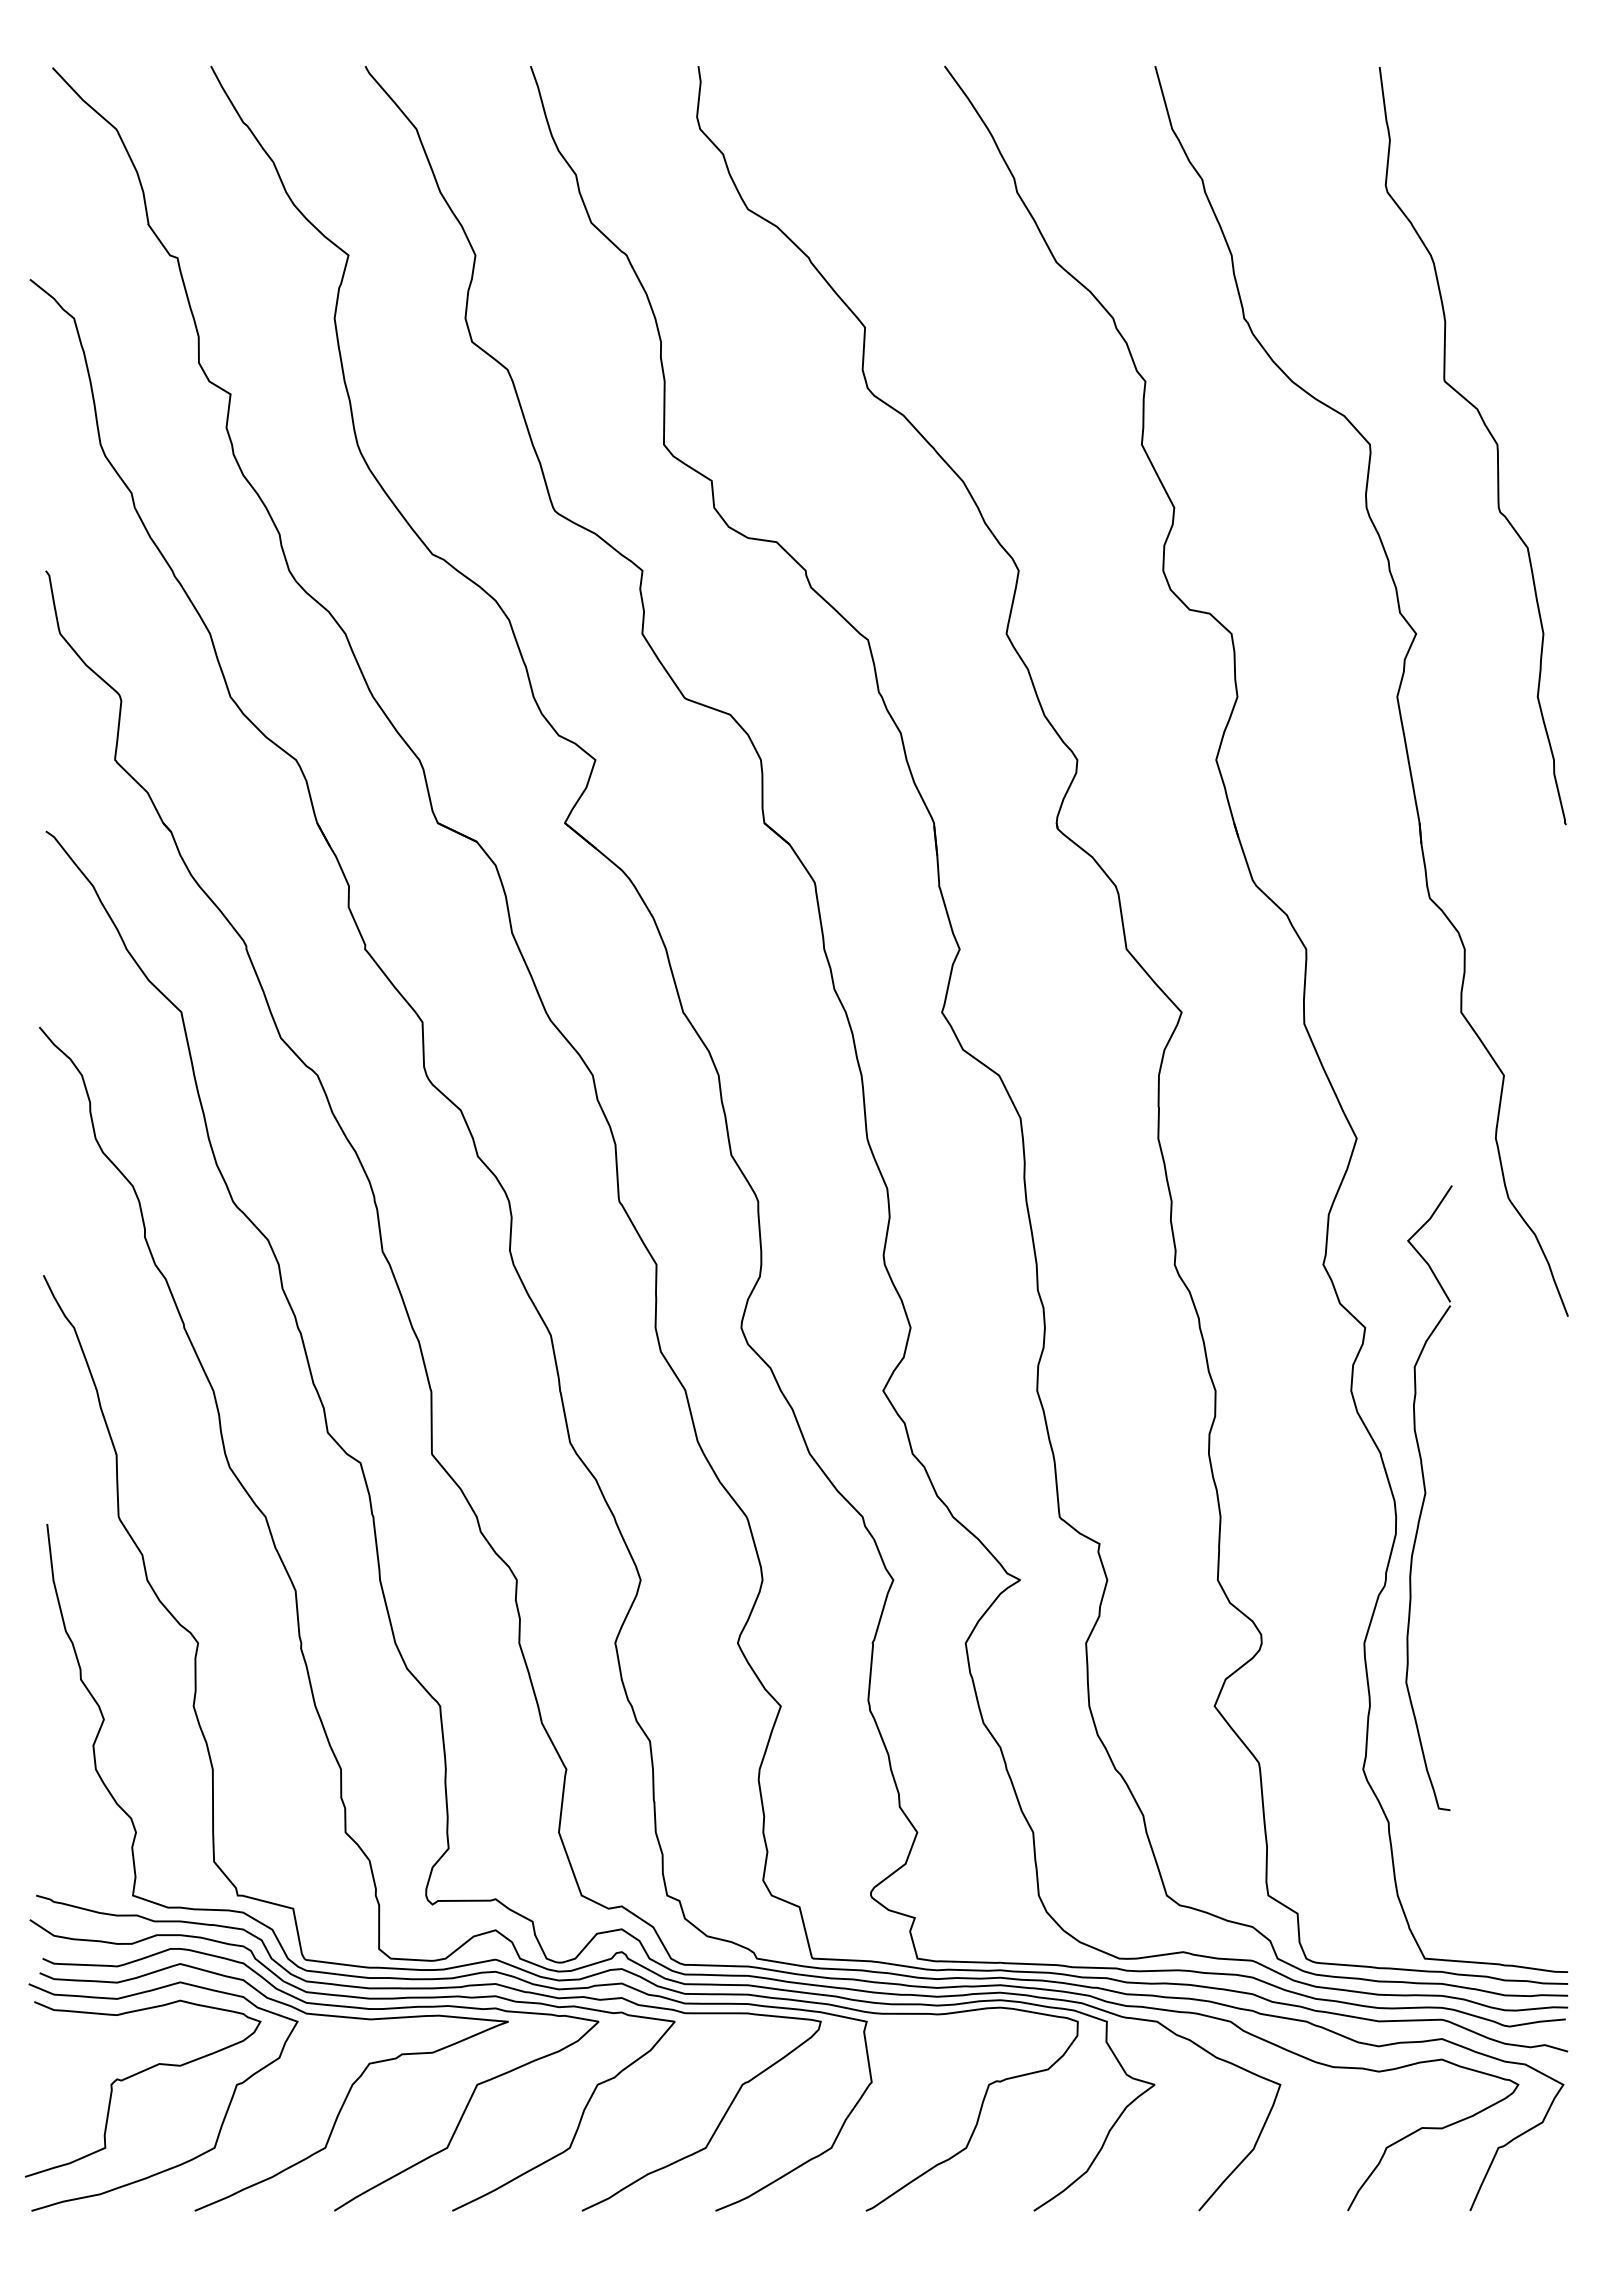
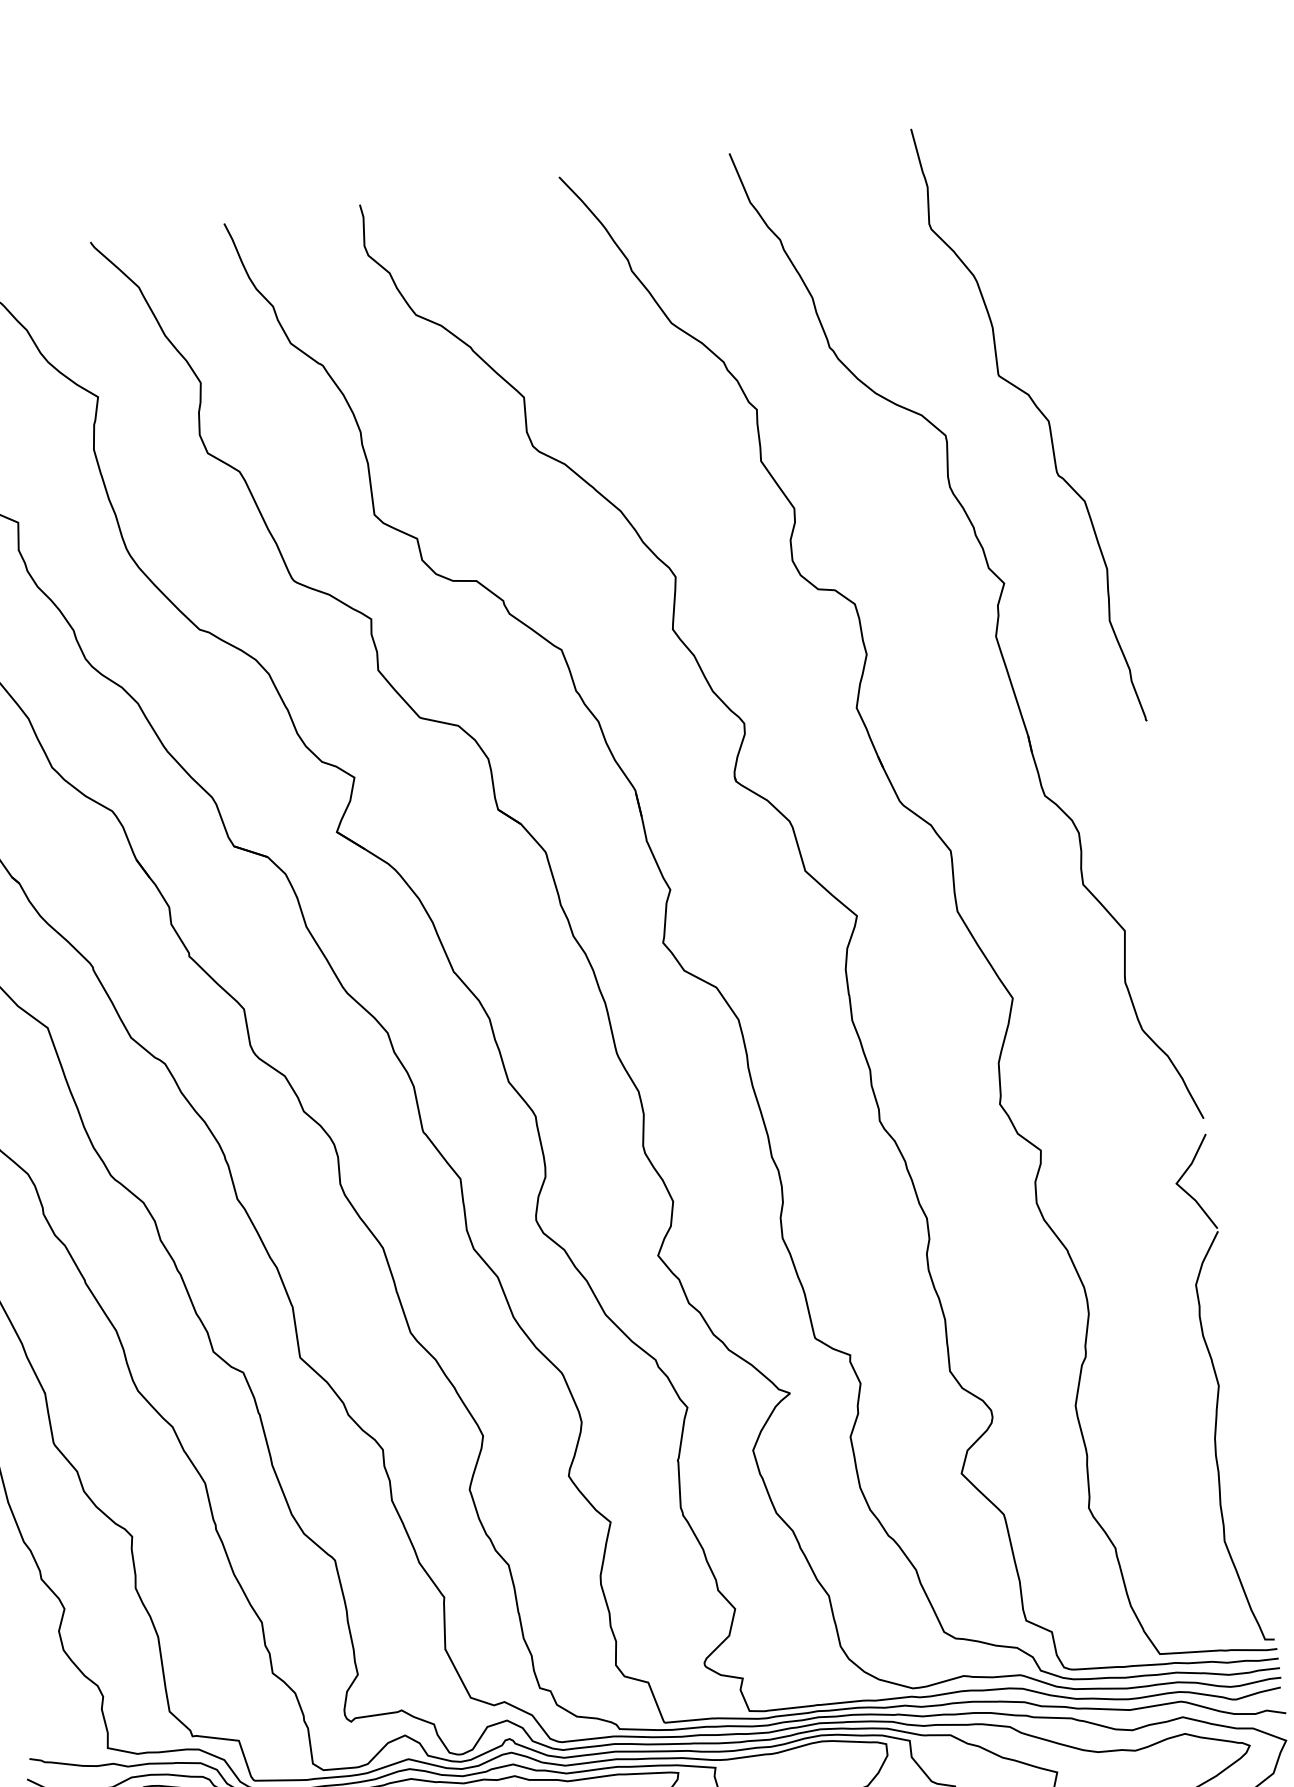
part: (1428, 1497) -> (1221, 1389), moved

